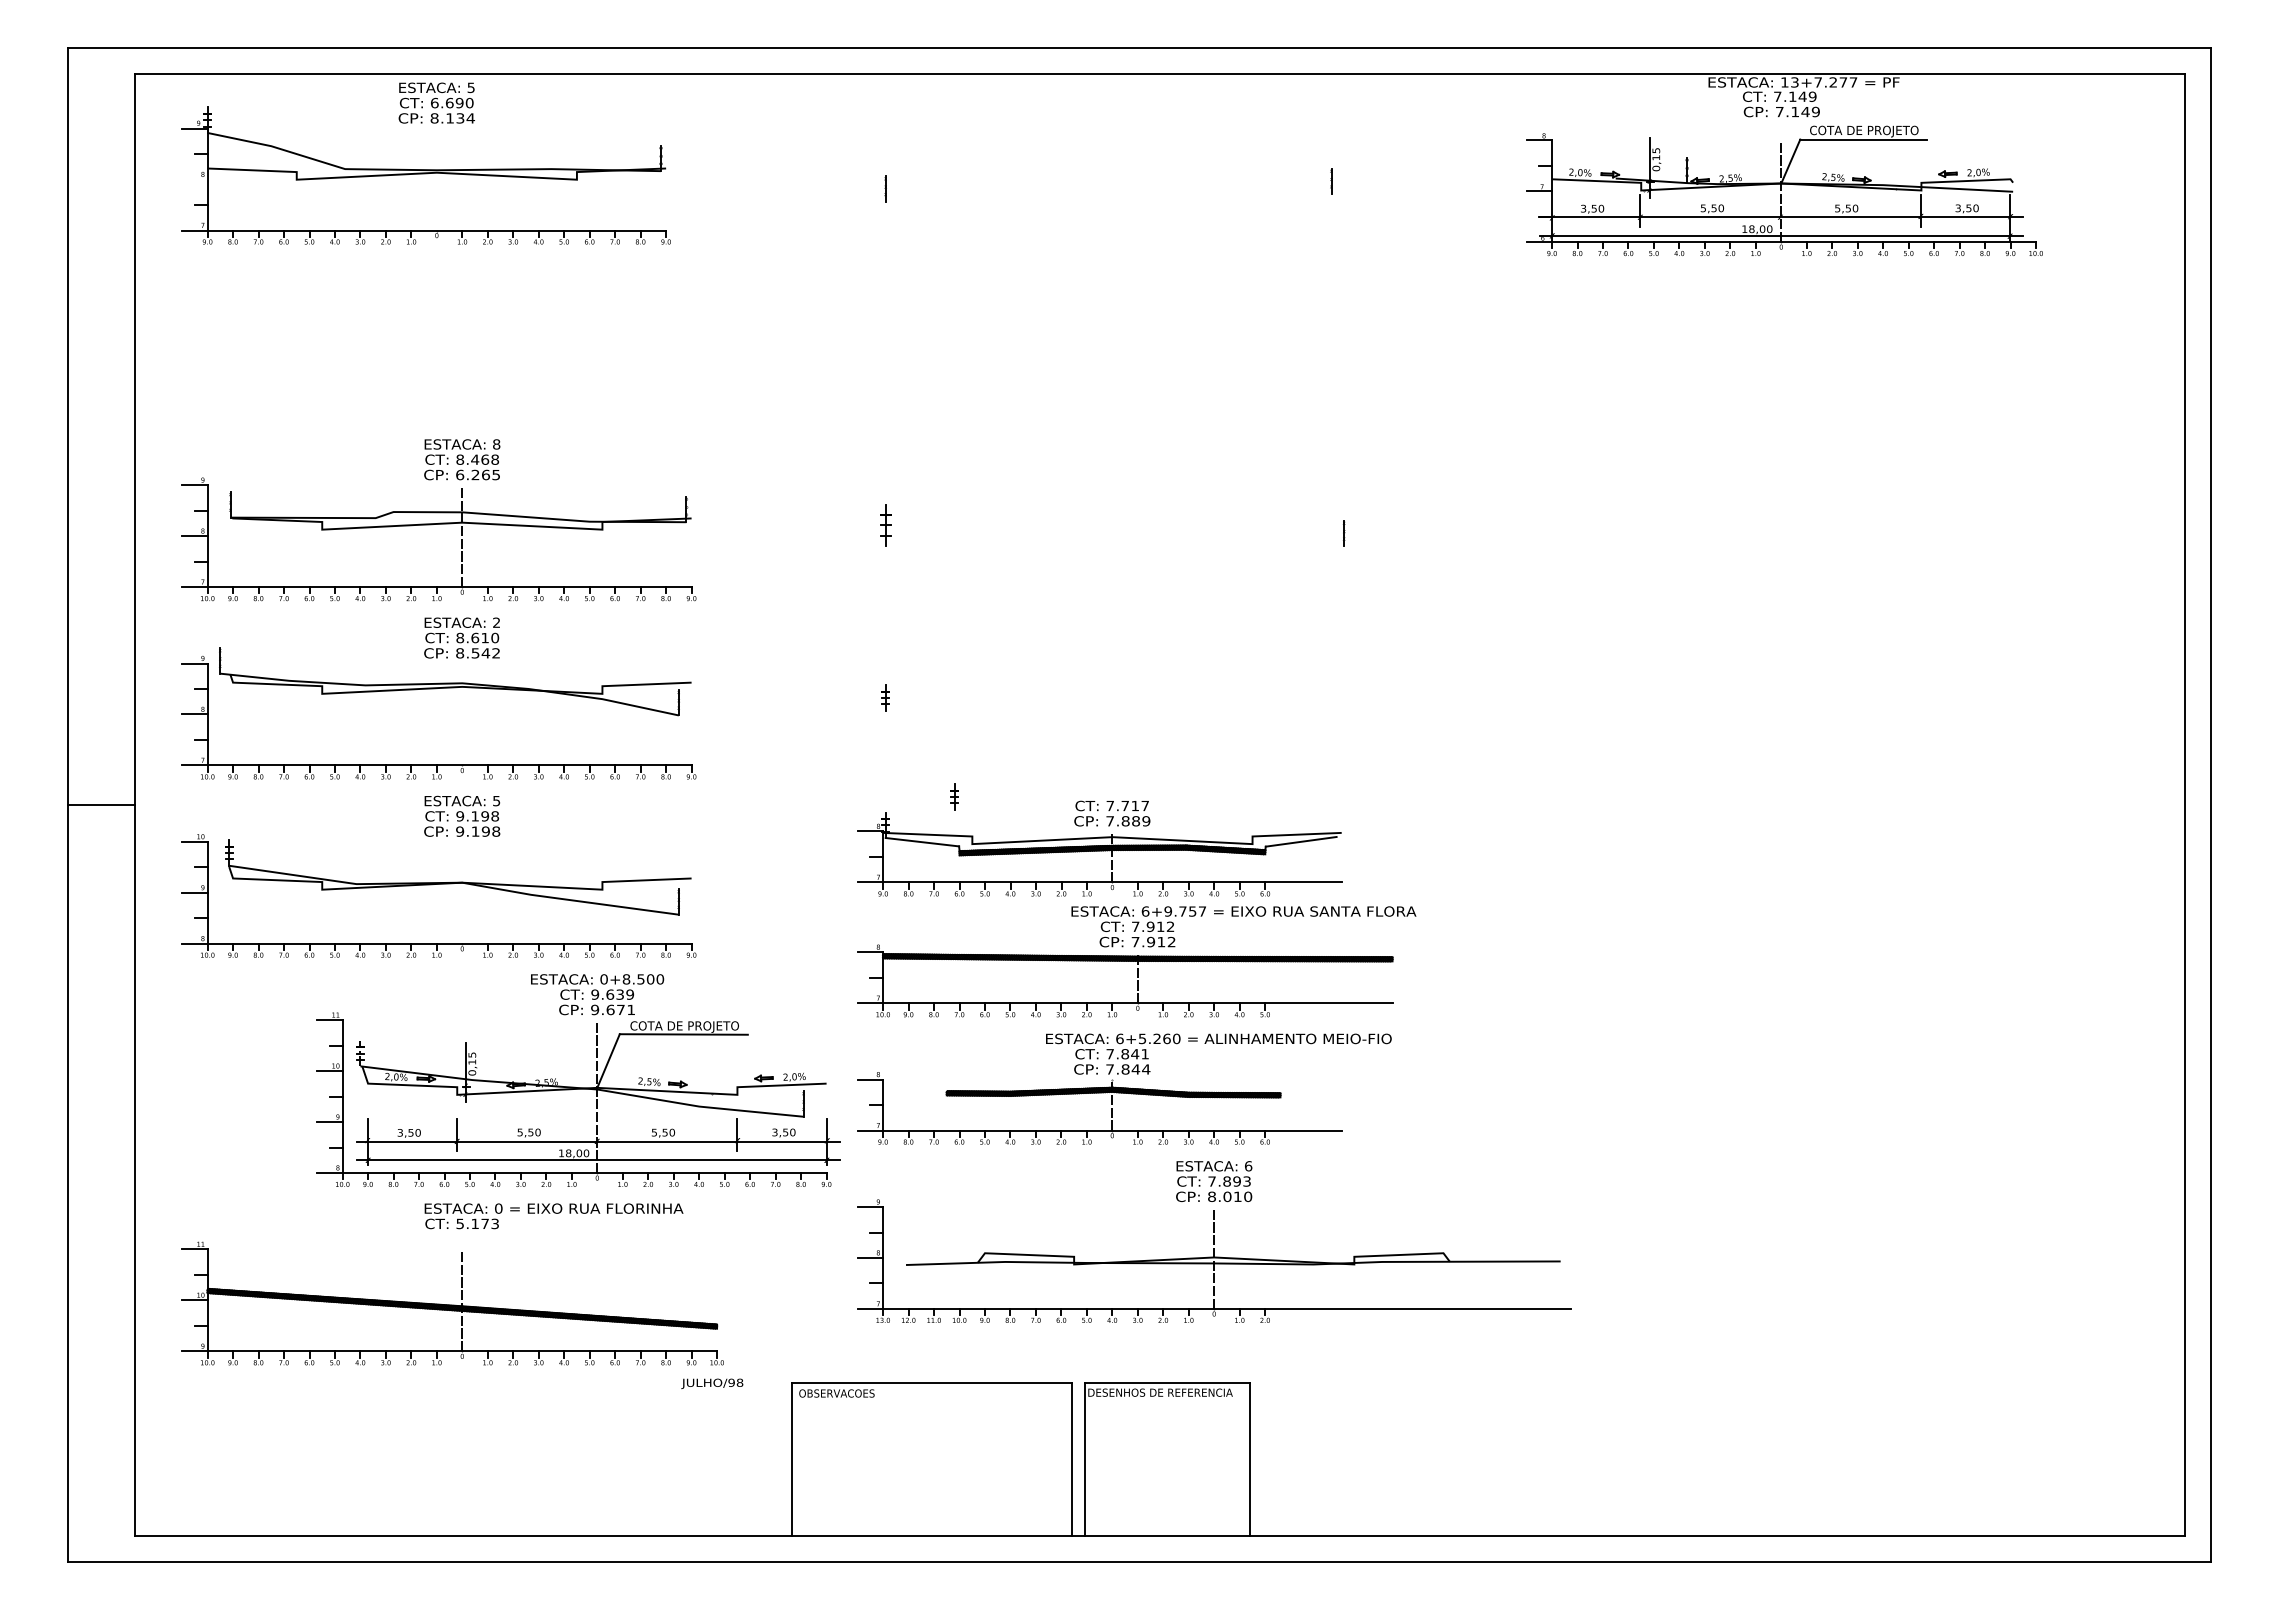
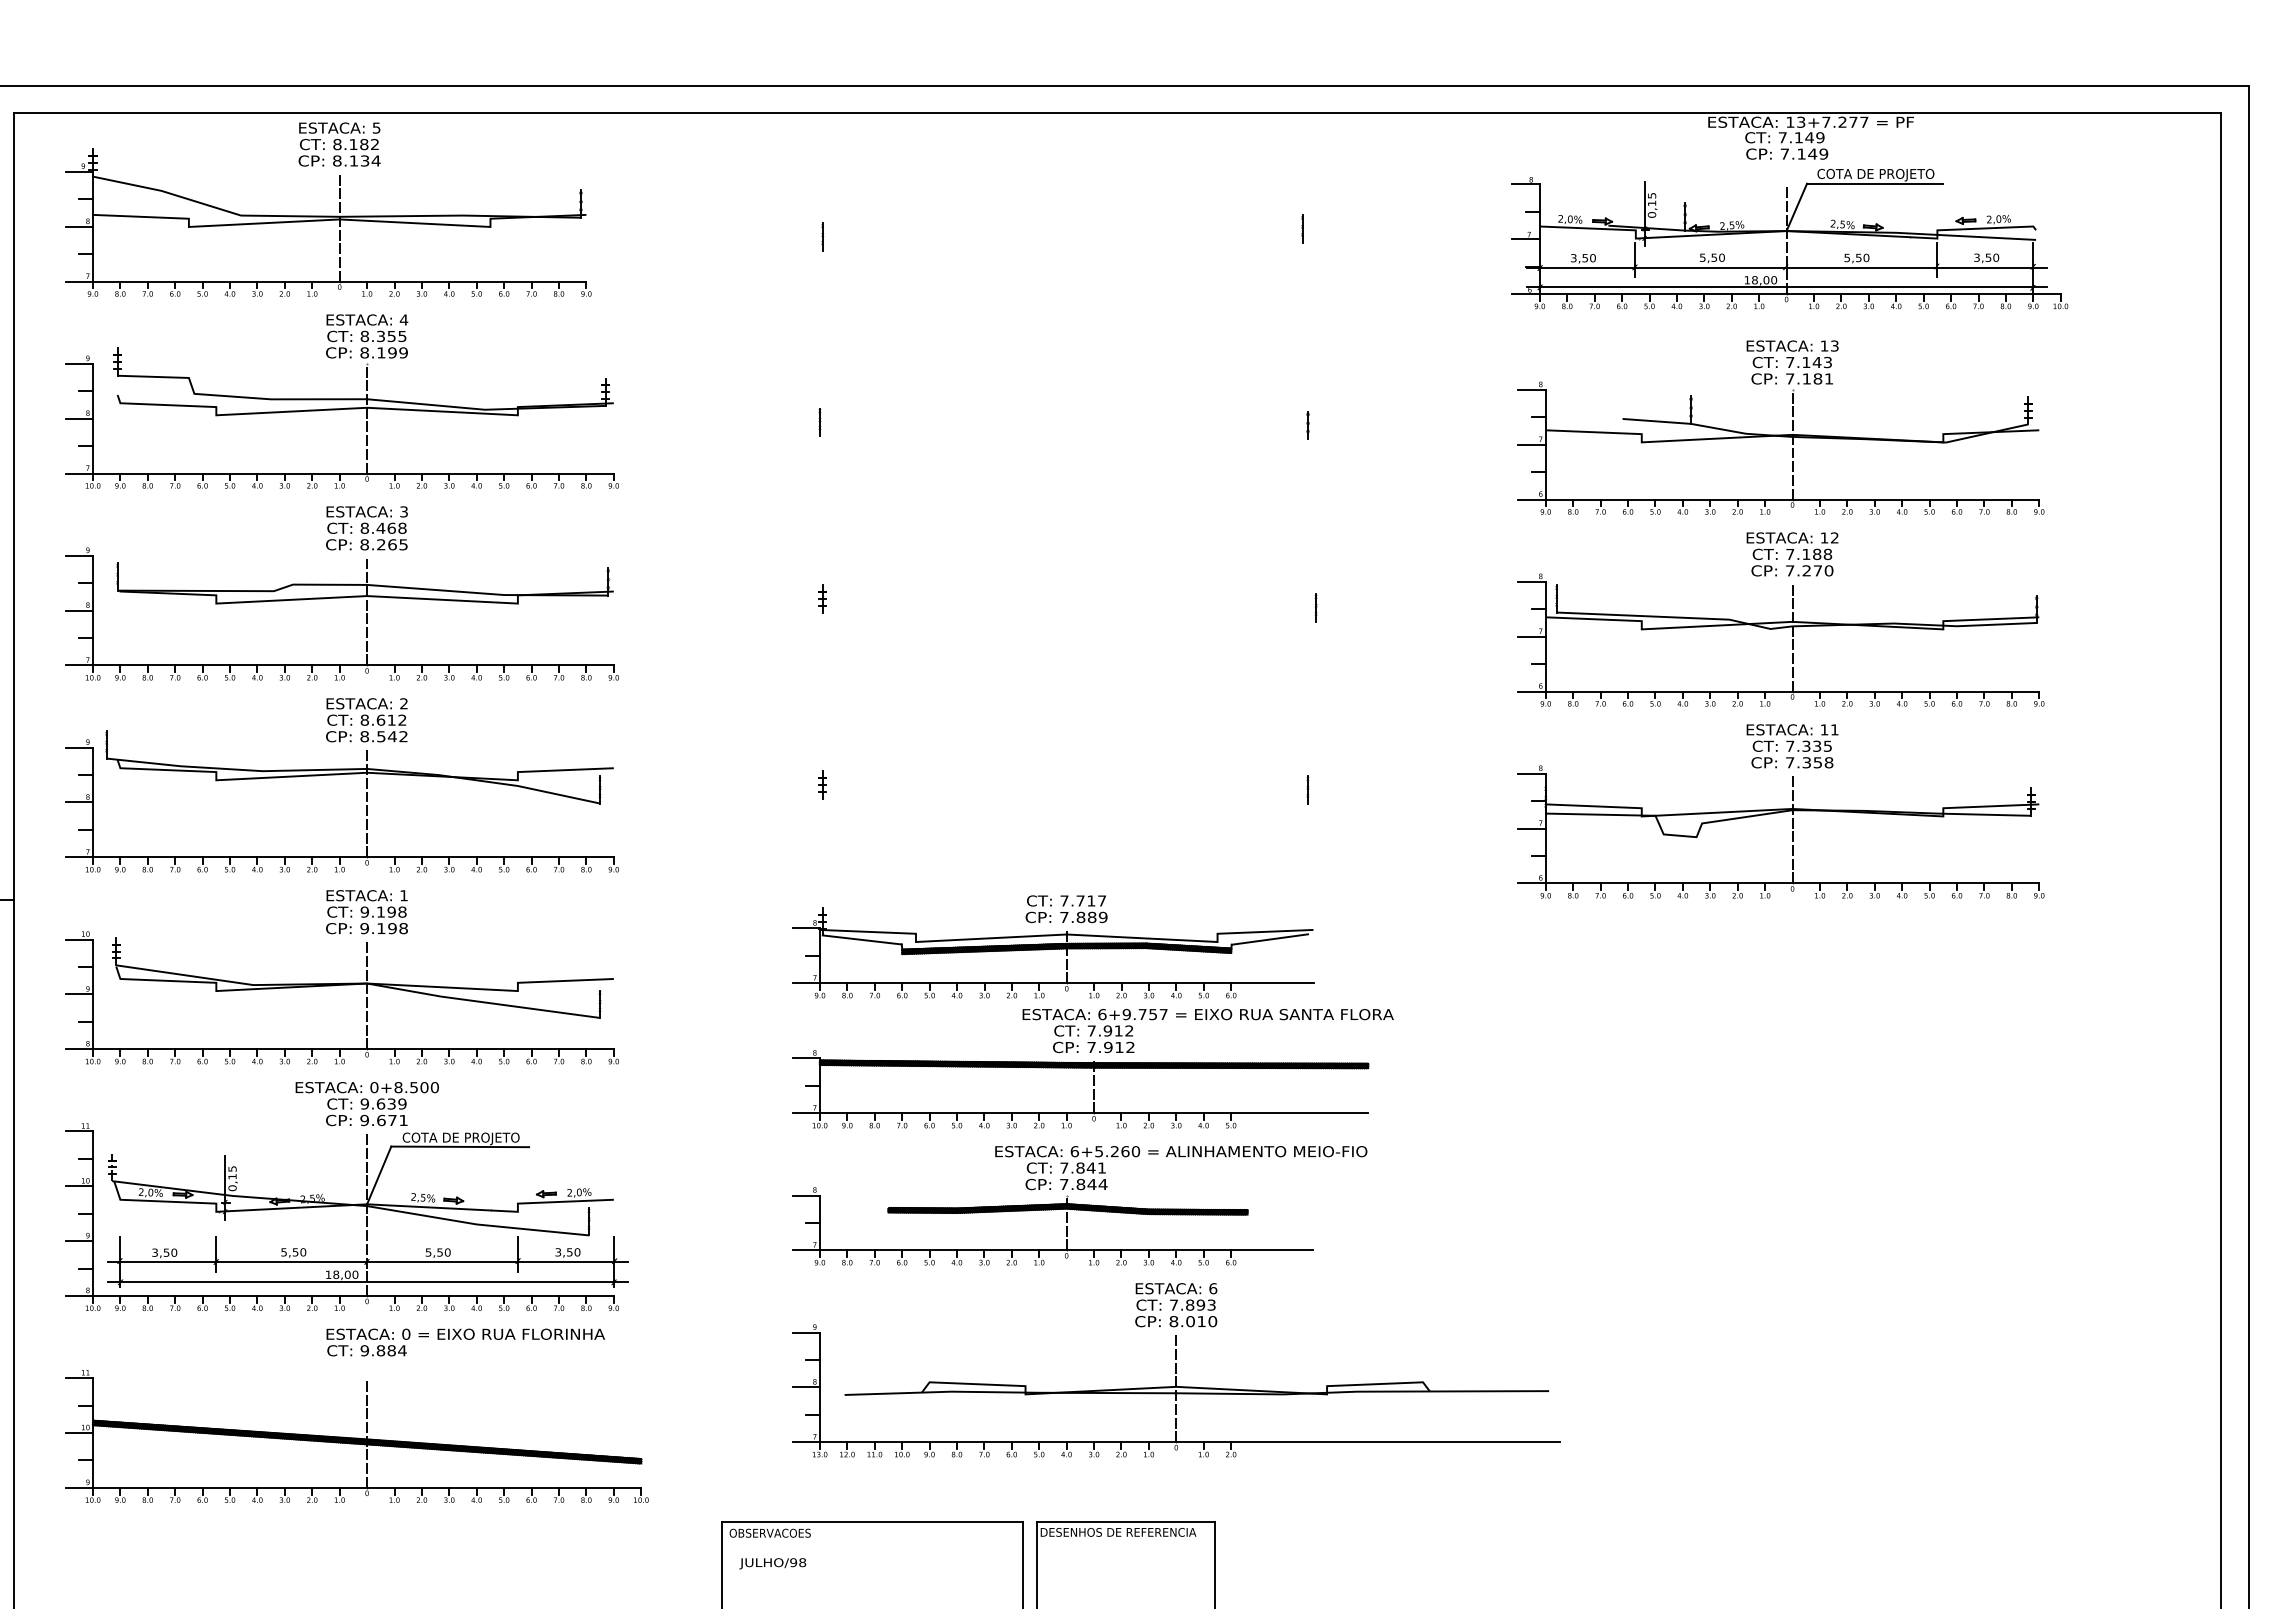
text: (452, 102) -> (356, 143), 6.690 -> 8.182
line: (194, 179) -> (78, 226), added
line: (436, 179) -> (339, 226), added
part: (438, 341) -> (341, 401), added
part: (882, 360) -> (819, 421), added
line: (1336, 363) -> (1307, 424), added
text: (496, 444) -> (403, 511), 8 -> 3
text: (460, 474) -> (365, 544), 6.265 -> 8.265
part: (885, 525) -> (822, 599), size x0.62
part: (1775, 544) -> (1780, 619), added
text: (495, 638) -> (402, 720), 8.610 -> 8.612
line: (1336, 702) -> (1307, 789), added
line: (462, 714) -> (367, 802), added
part: (954, 796) -> (896, 890), removed
text: (496, 801) -> (403, 896), 5 -> 1
line: (462, 892) -> (367, 994), added
part: (578, 1087) -> (346, 1203), moved
text: (477, 1223) -> (383, 1350), 5.173 -> 9.884
text: (712, 1383) -> (773, 1563), moved

